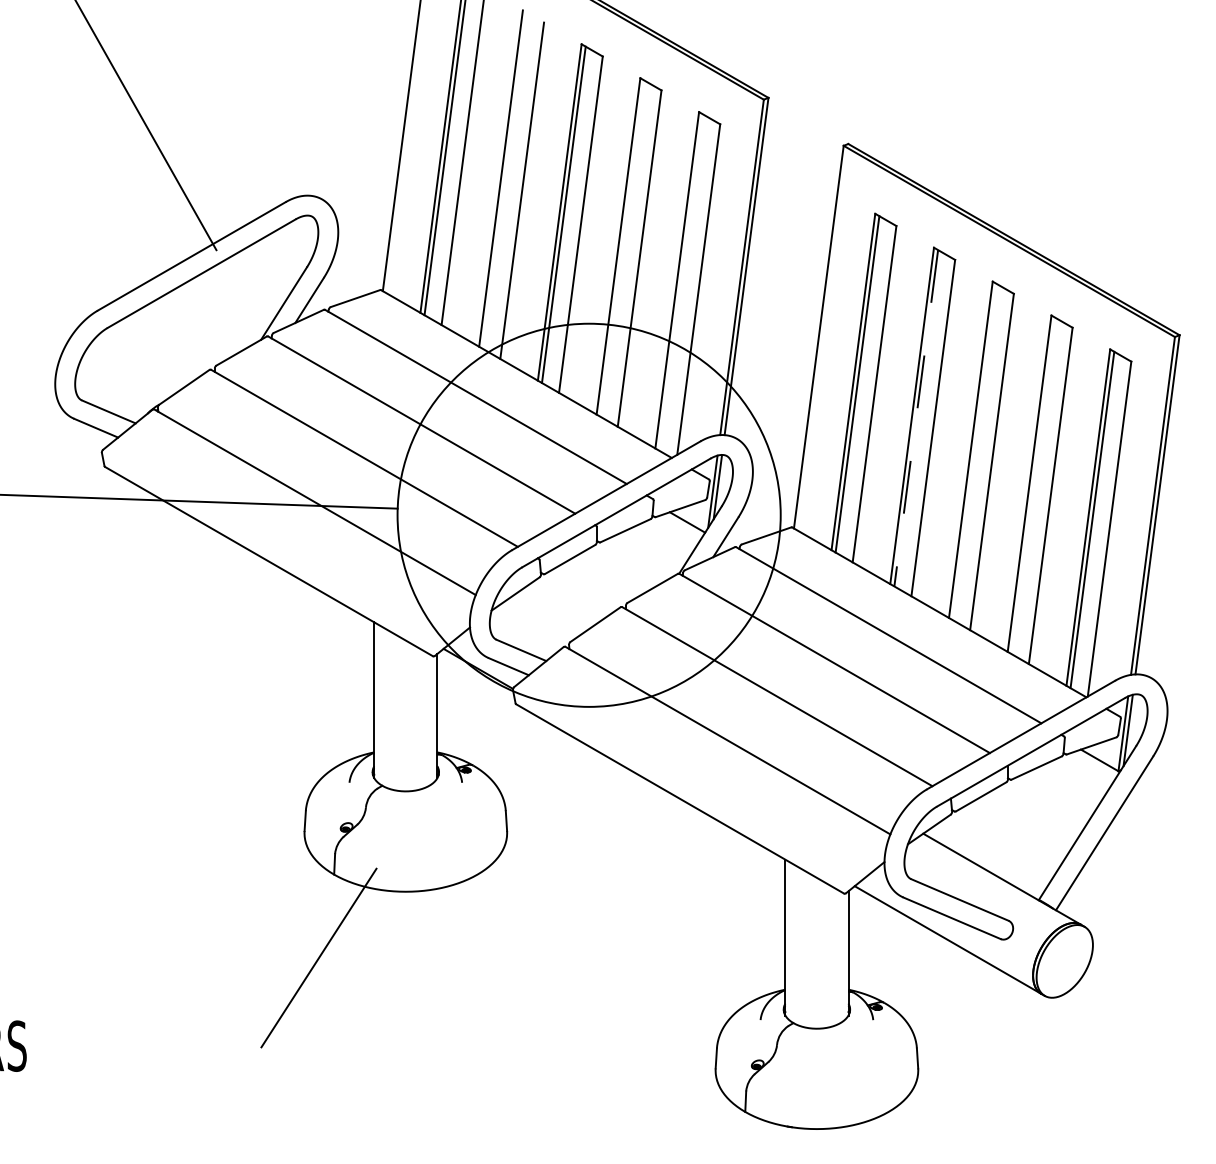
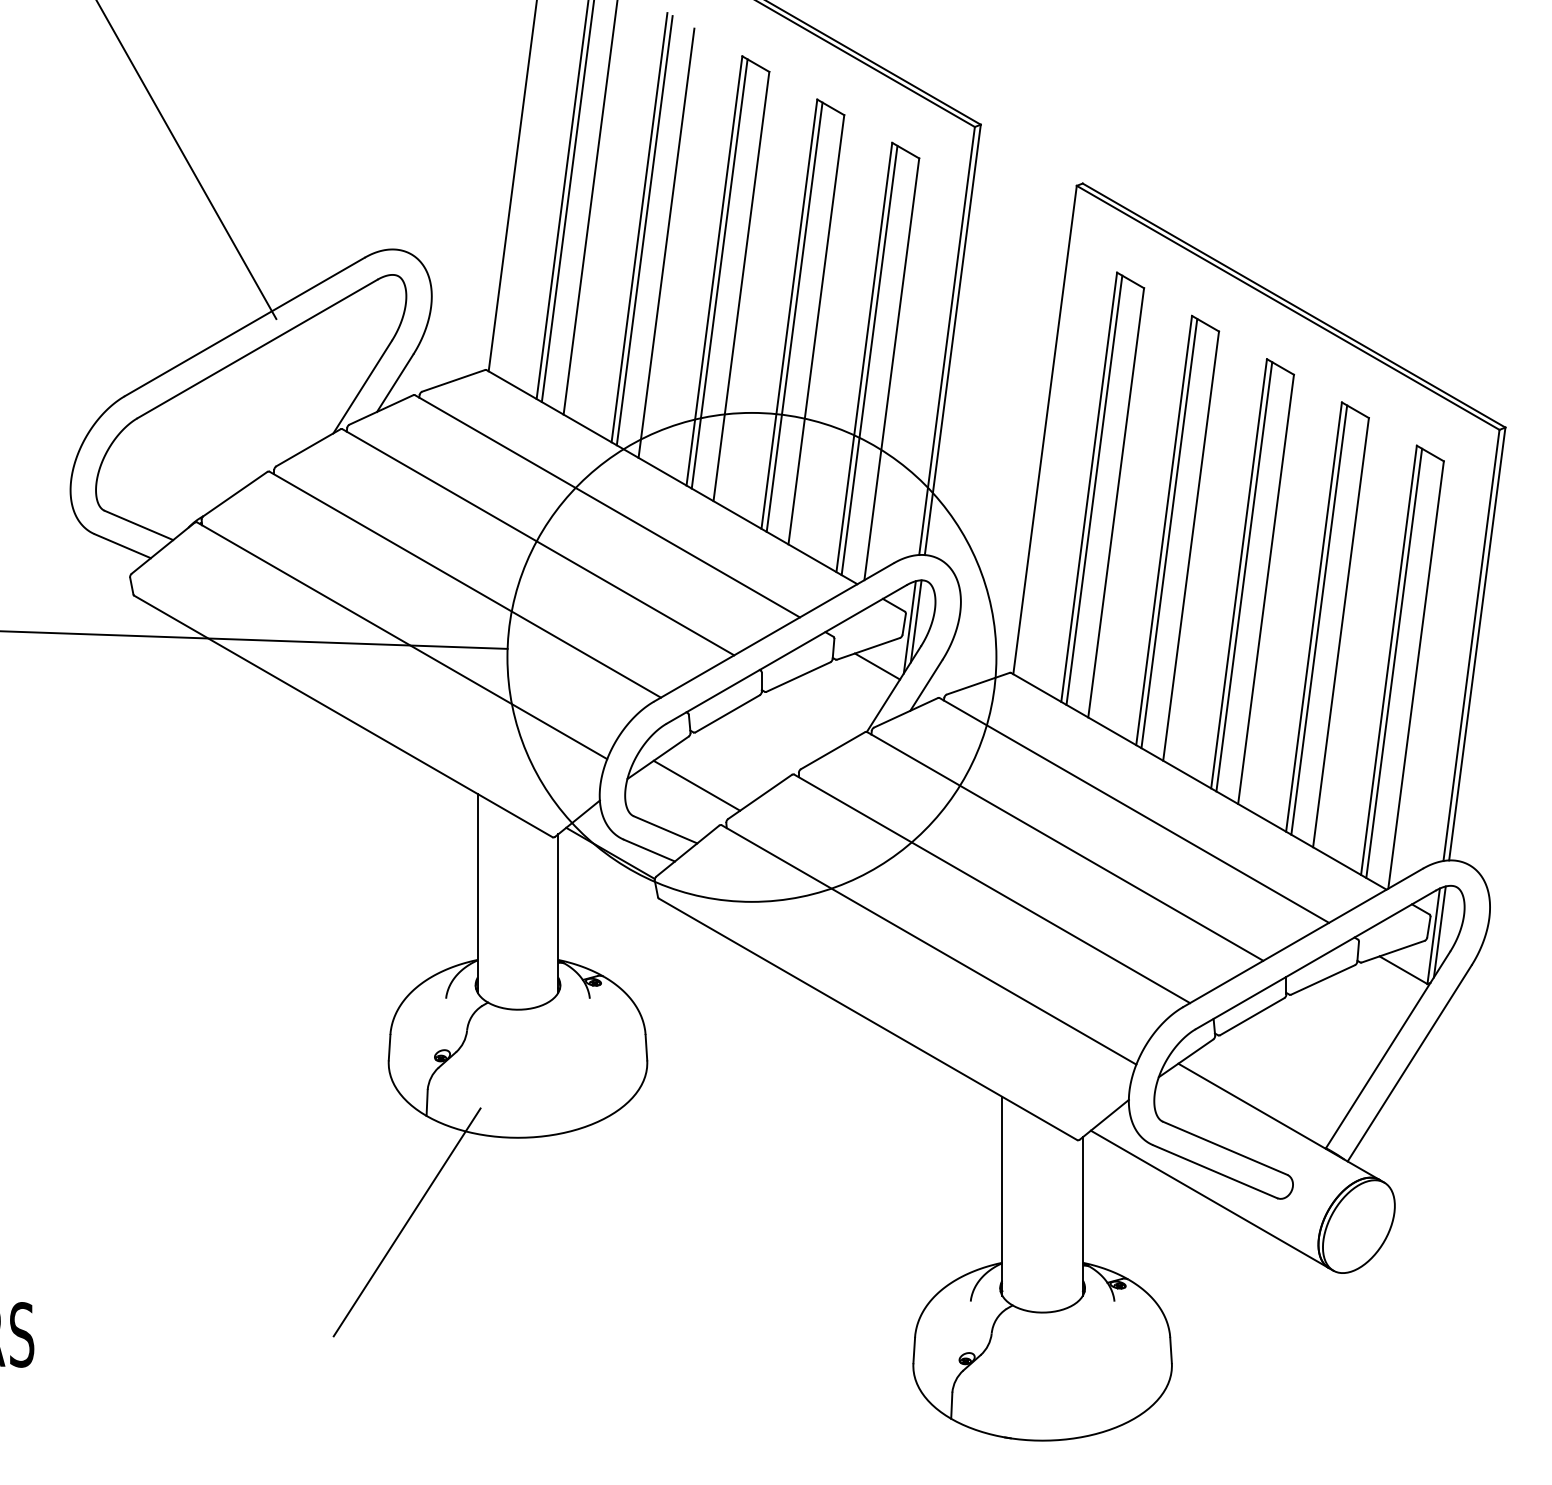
line: (504, 180) -> (644, 230), added
line: (622, 248) -> (794, 316), added
line: (681, 282) -> (869, 360), added
line: (916, 419) -> (1169, 534), dashed -> solid
line: (975, 451) -> (1244, 576), added
line: (1033, 485) -> (1319, 619), added
line: (545, 615) -> (696, 785), added

